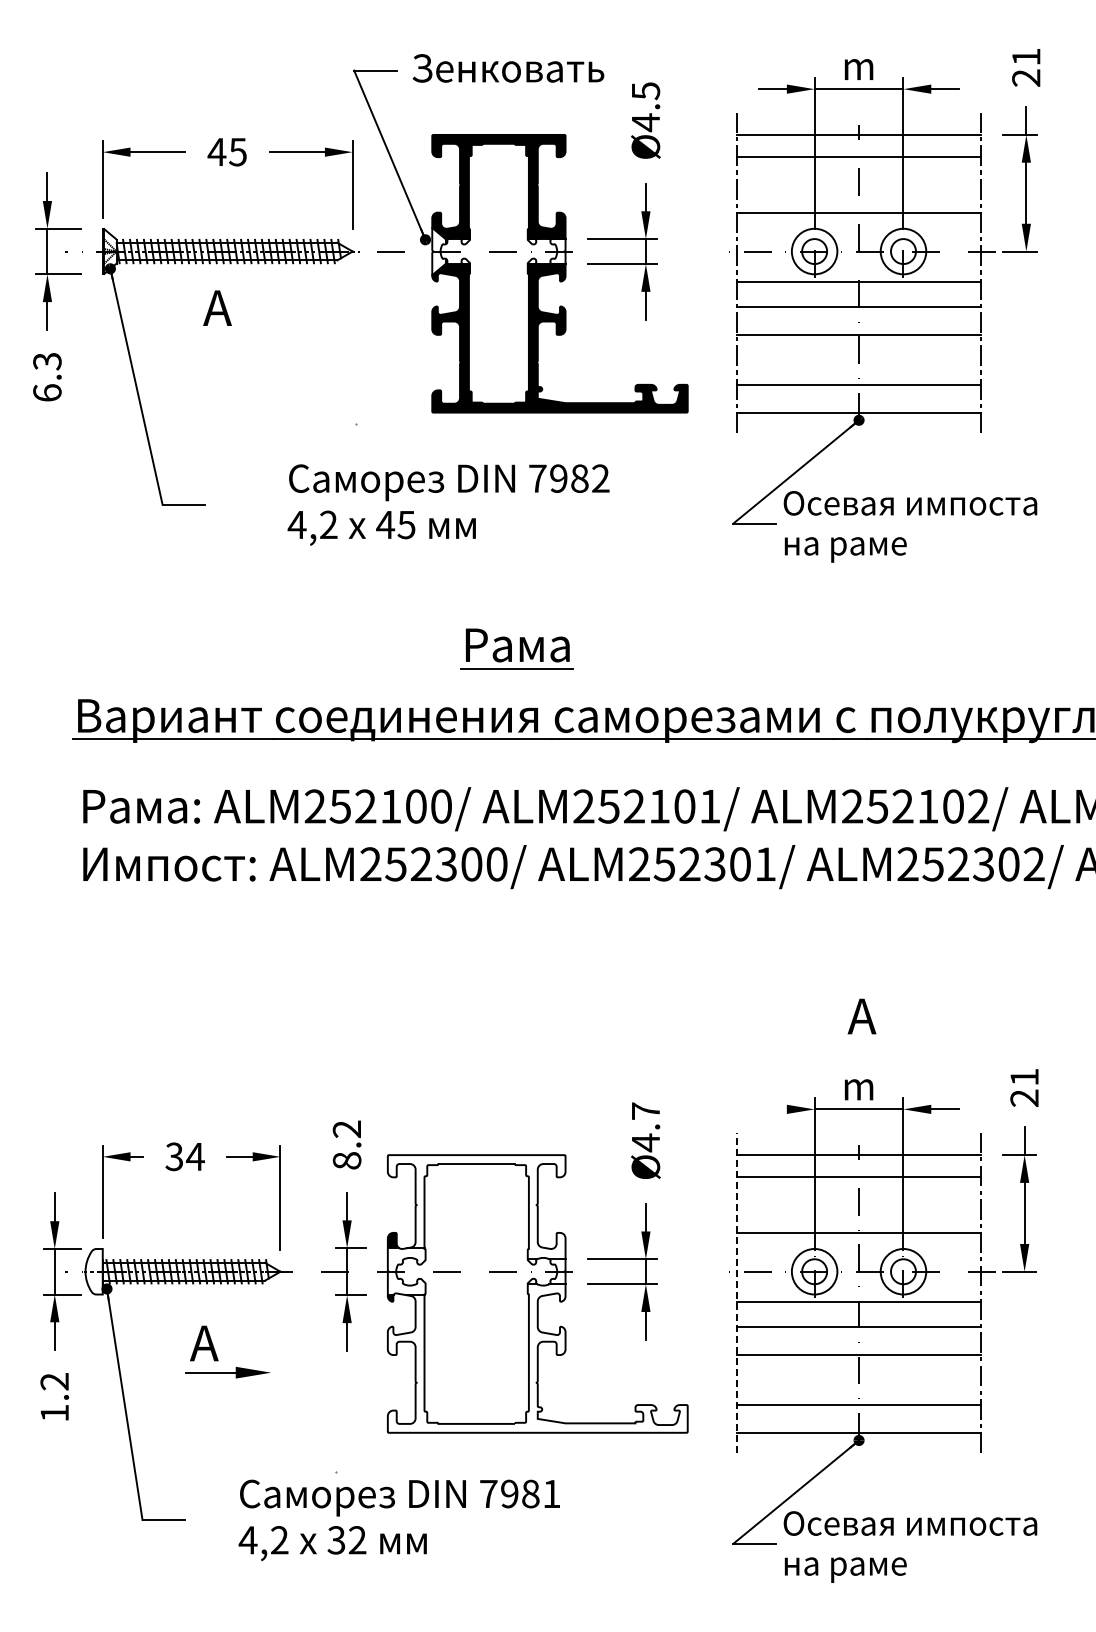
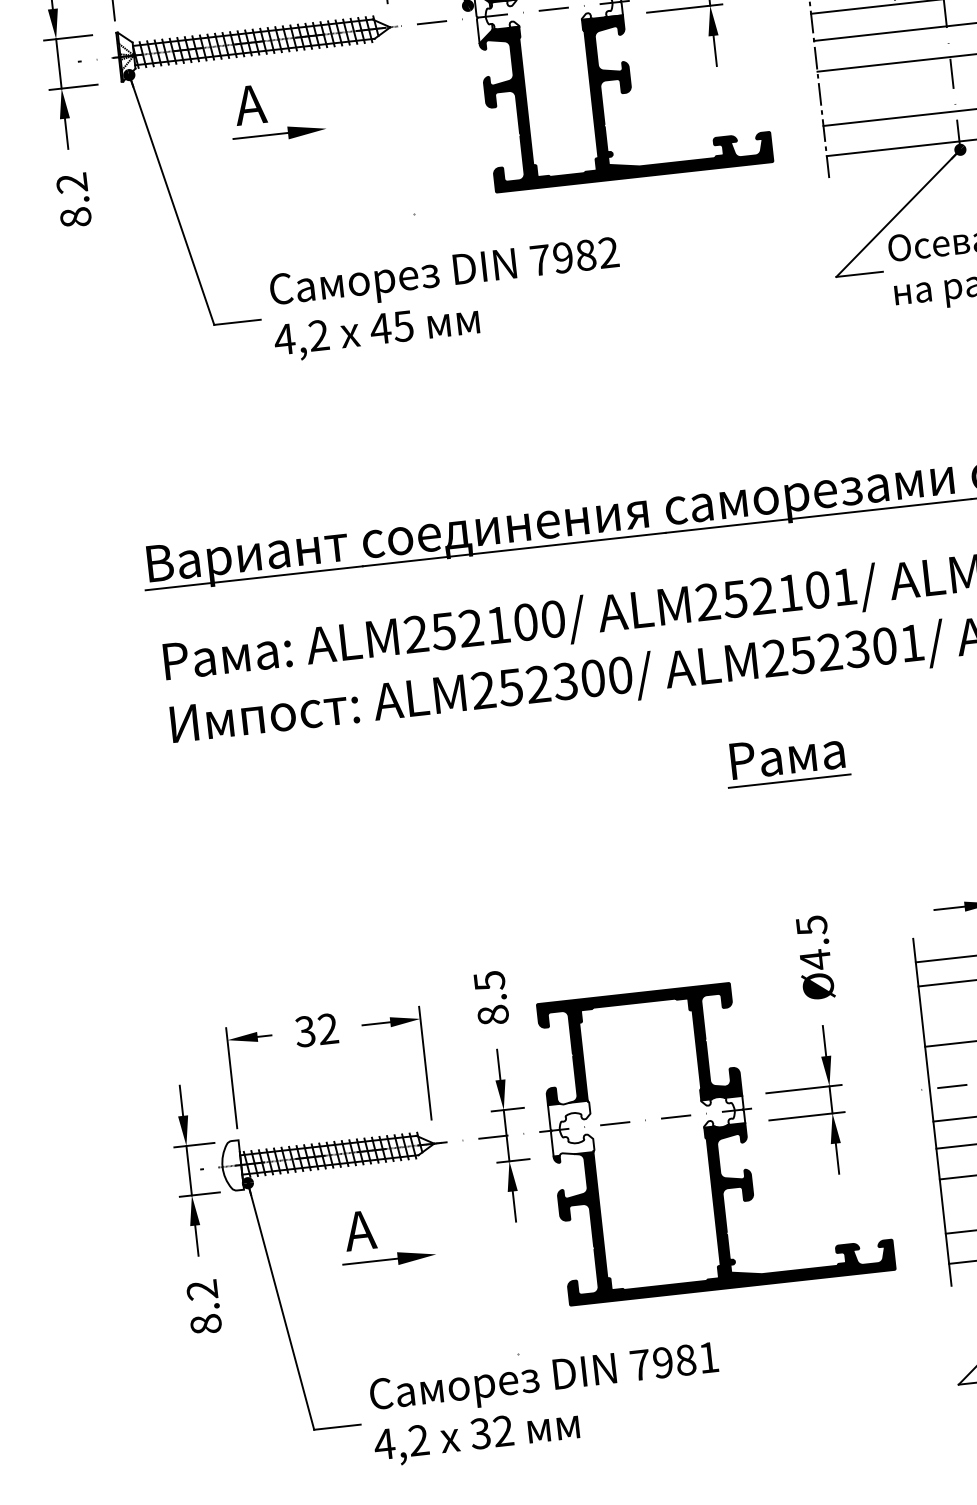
part: (240, 337) -> (278, 134), added
text: (47, 376) -> (73, 199), 6.3 -> 8.2
text: (448, 504) -> (446, 299), moved
part: (516, 648) -> (786, 759), moved
line: (772, 1109) -> (949, 908), added
text: (646, 1111) -> (812, 925), Ø4.7 -> Ø4.5
text: (346, 1129) -> (488, 981), 8.2 -> 8.5
text: (195, 1156) -> (328, 1028), 34 -> 32
fill: (476, 1207) -> (639, 1050), added
line: (736, 1293) -> (931, 1112), dashed -> solid
fill: (537, 1358) -> (723, 1207), added
text: (54, 1412) -> (205, 1323), 1.2 -> 8.2
text: (398, 1520) -> (545, 1404), moved

